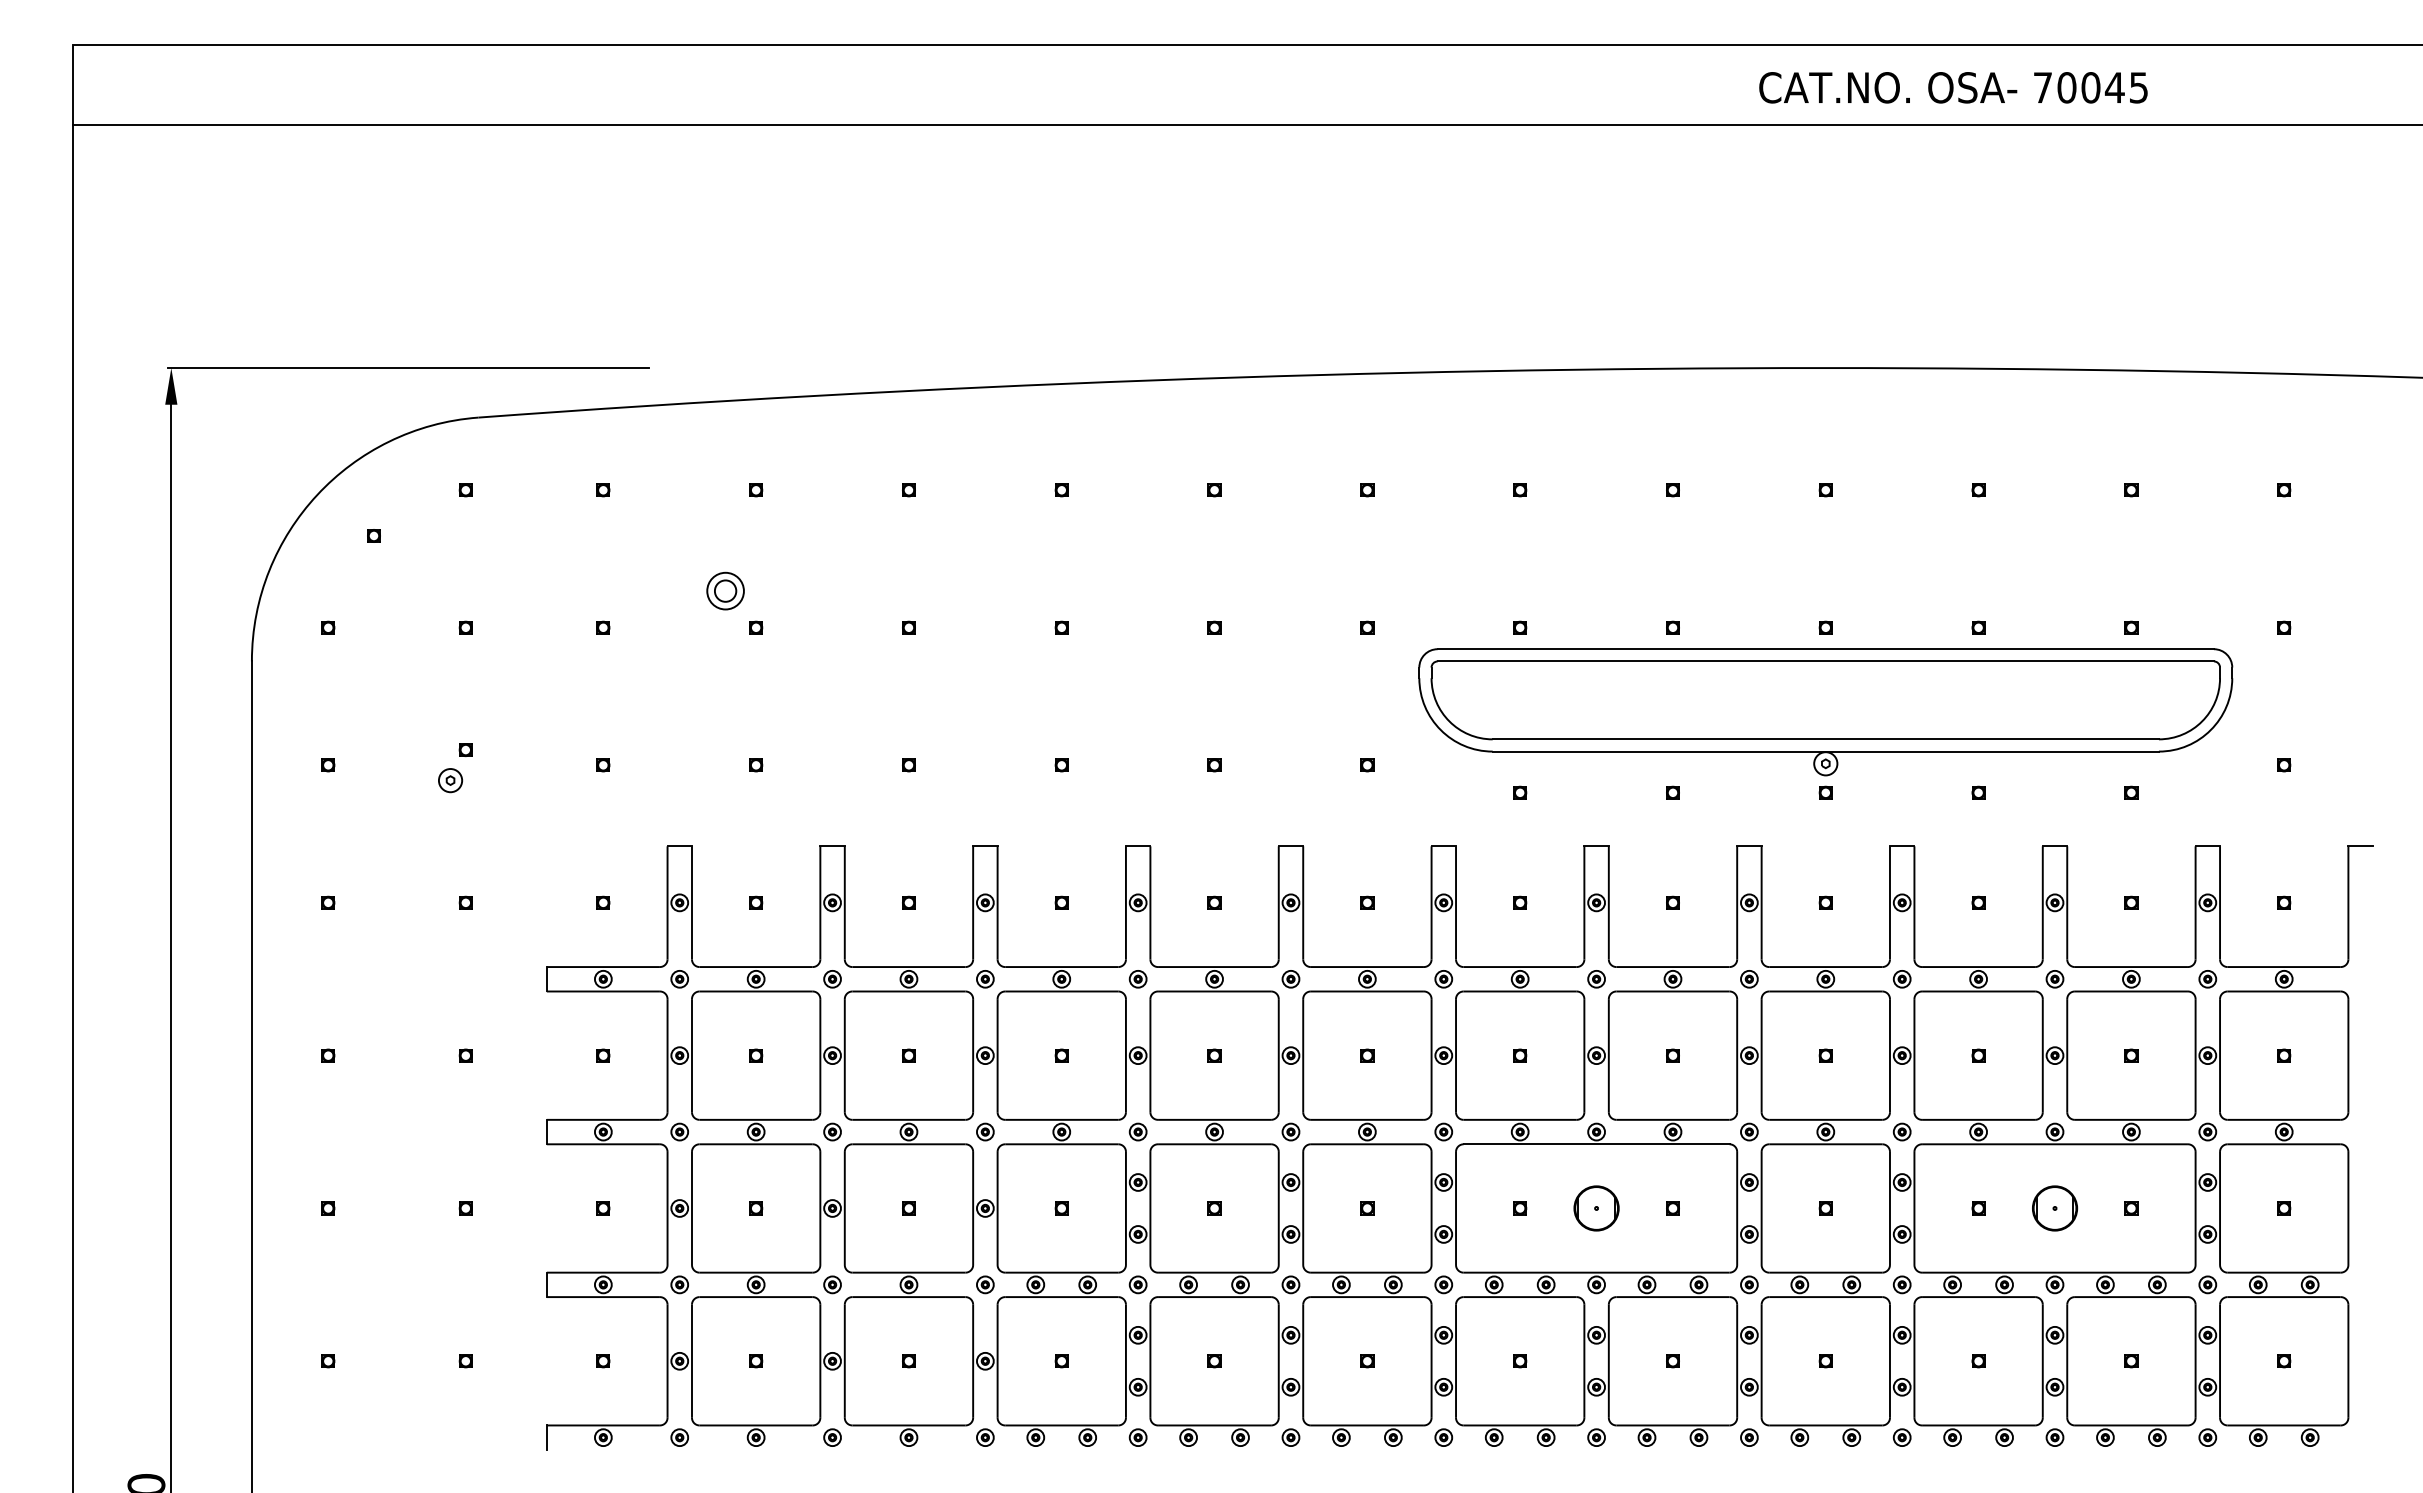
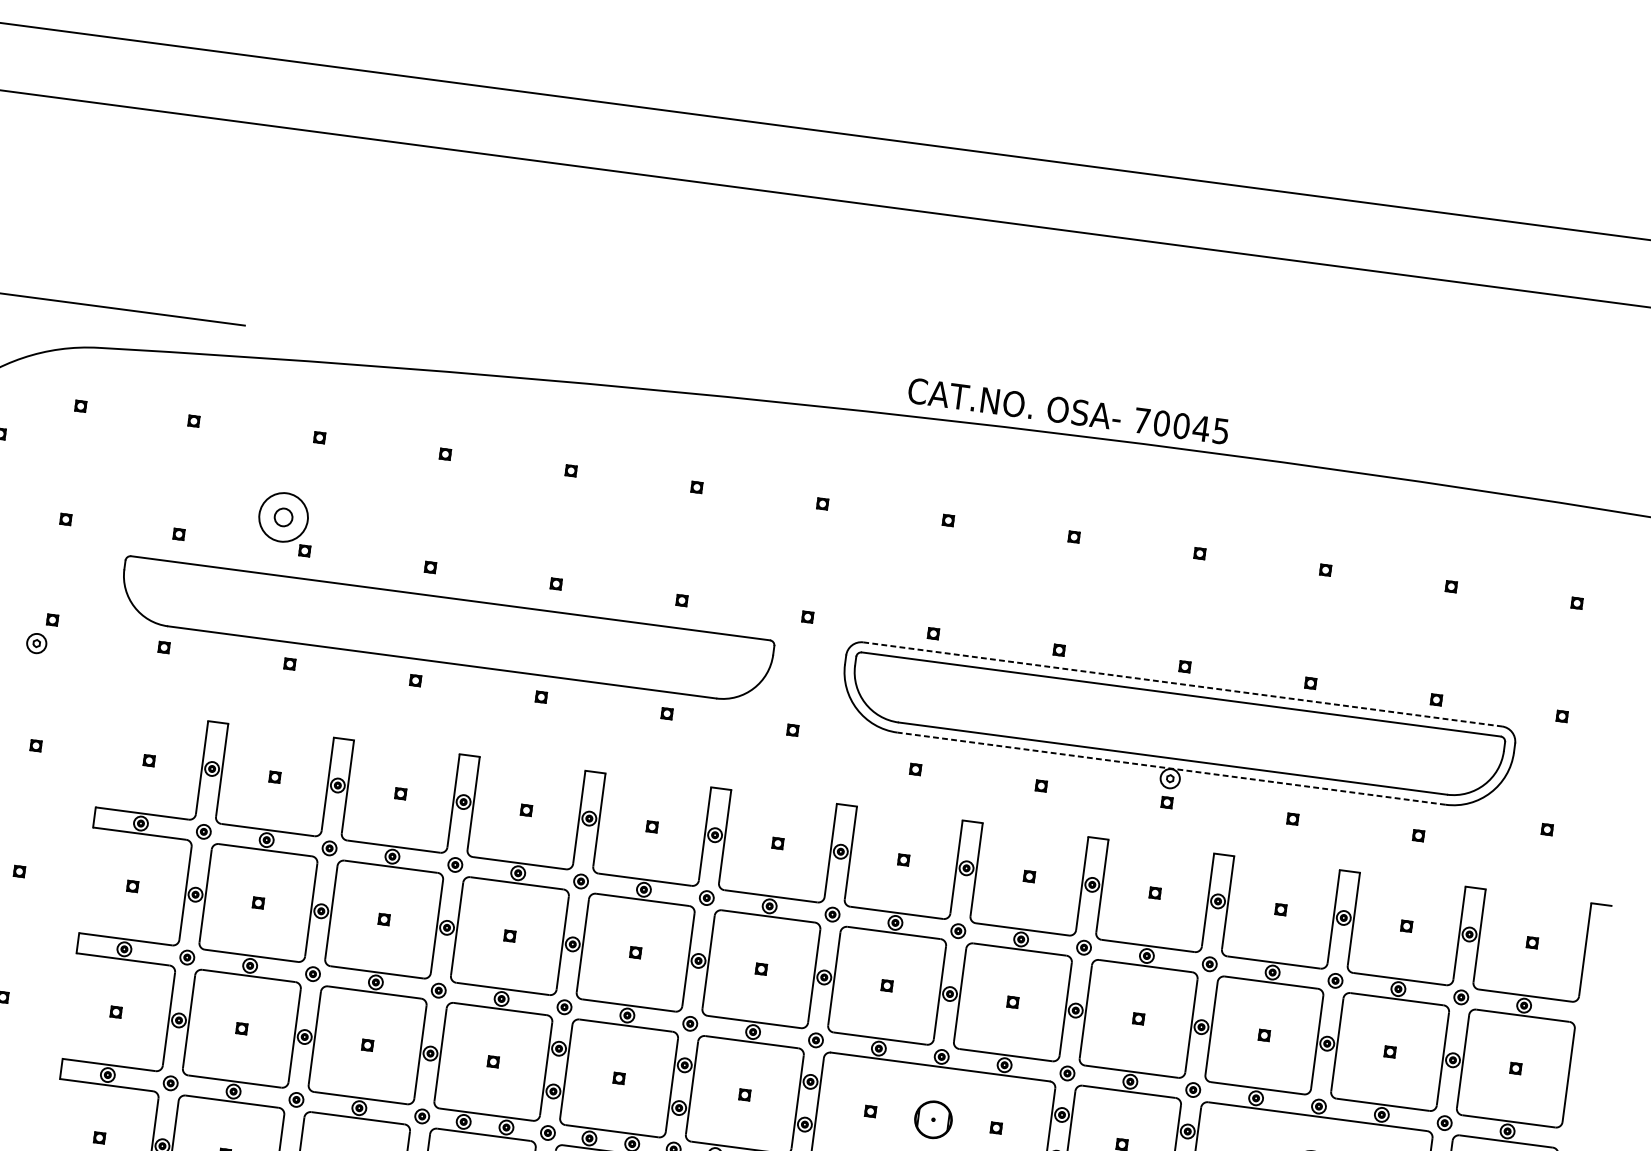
text: (1953, 87) -> (1068, 410), moved
circle: (725, 590) -> (283, 516), size x1.6
line: (1826, 649) -> (1183, 684), solid -> dashed
part: (937, 700) -> (446, 630), added
line: (1825, 751) -> (1171, 768), solid -> dashed

